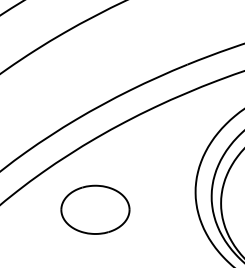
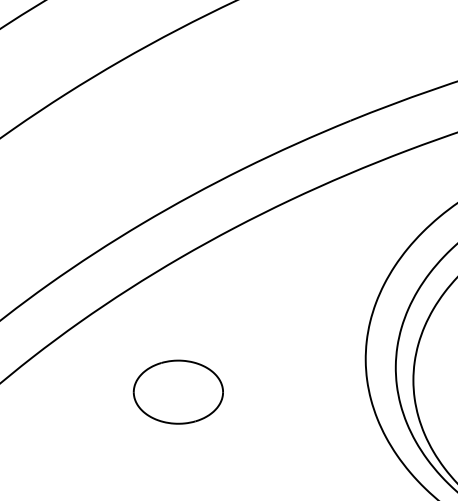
part: (95, 209) -> (178, 391), size x0.7

